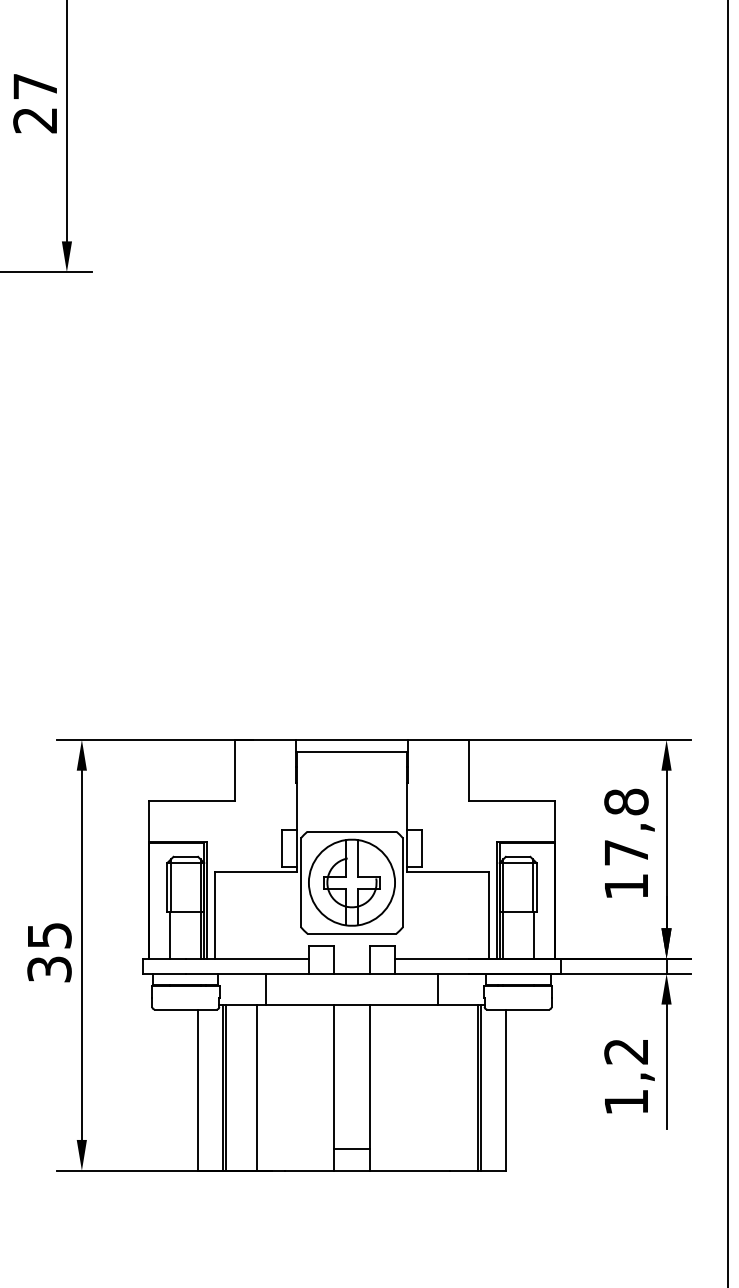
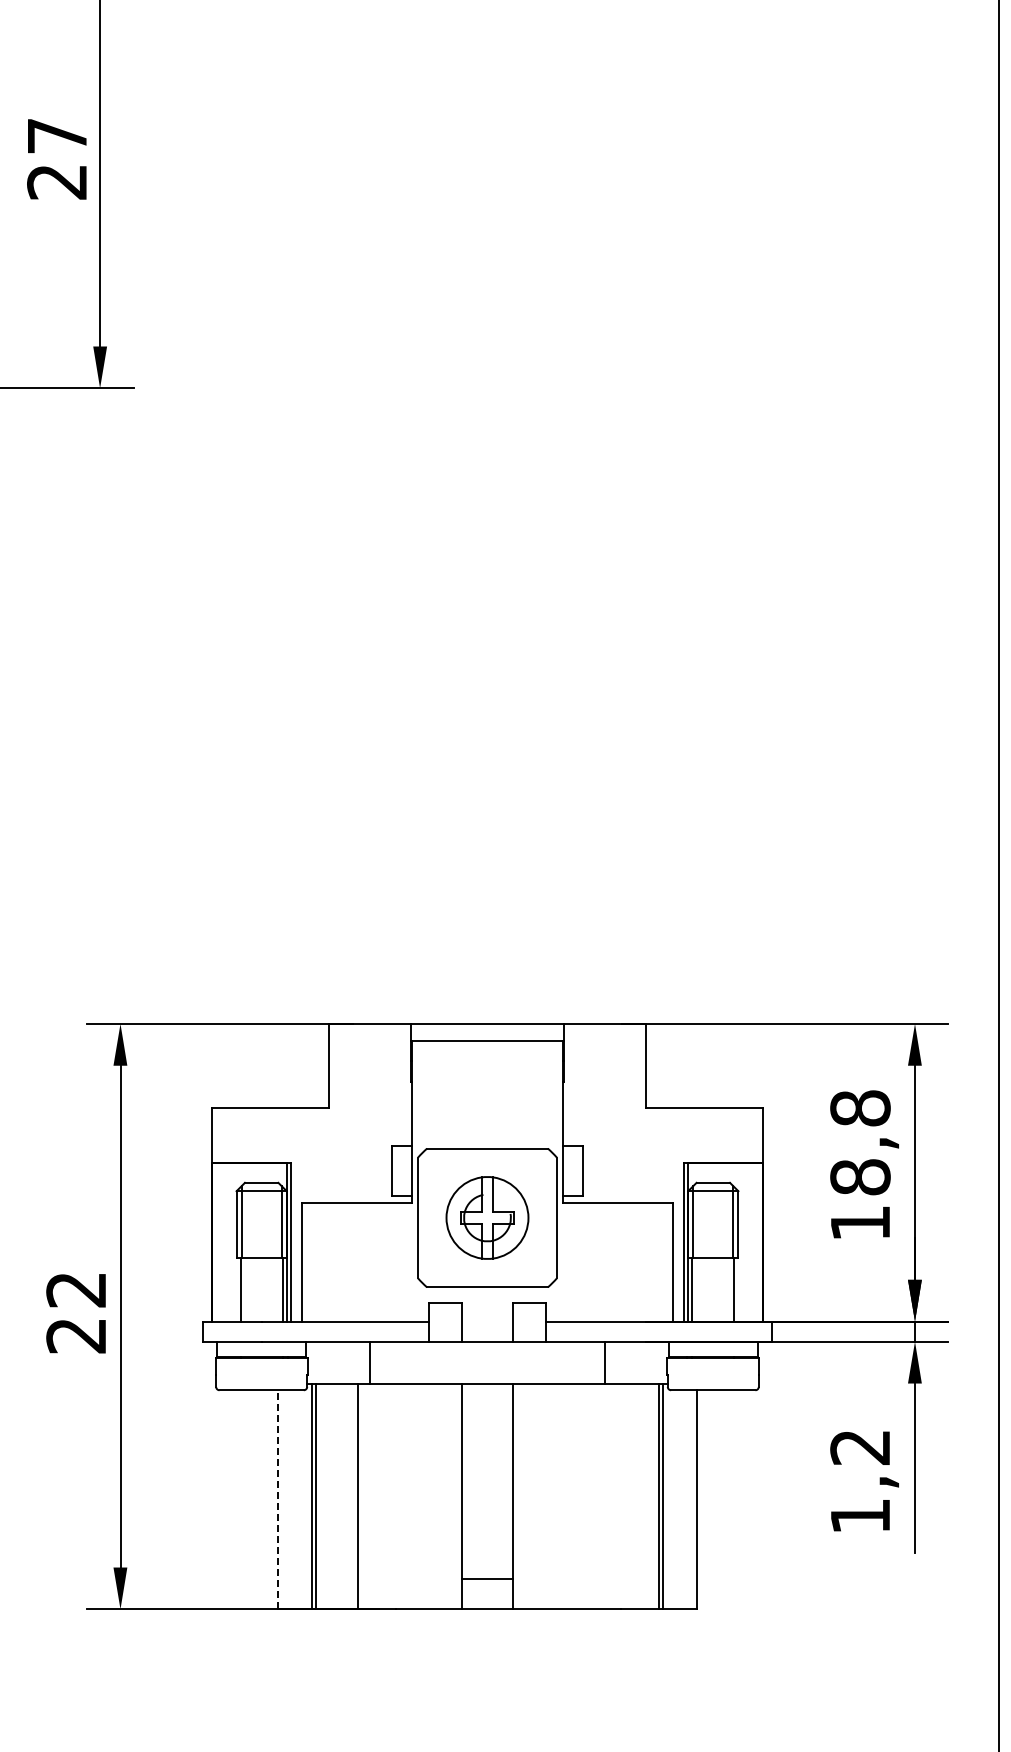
text: (626, 852) -> (860, 1177), 17,8 -> 18,8
part: (351, 882) -> (487, 1217), size x0.7
text: (49, 953) -> (76, 1313), 35 -> 22
line: (198, 1089) -> (278, 1499), solid -> dashed

